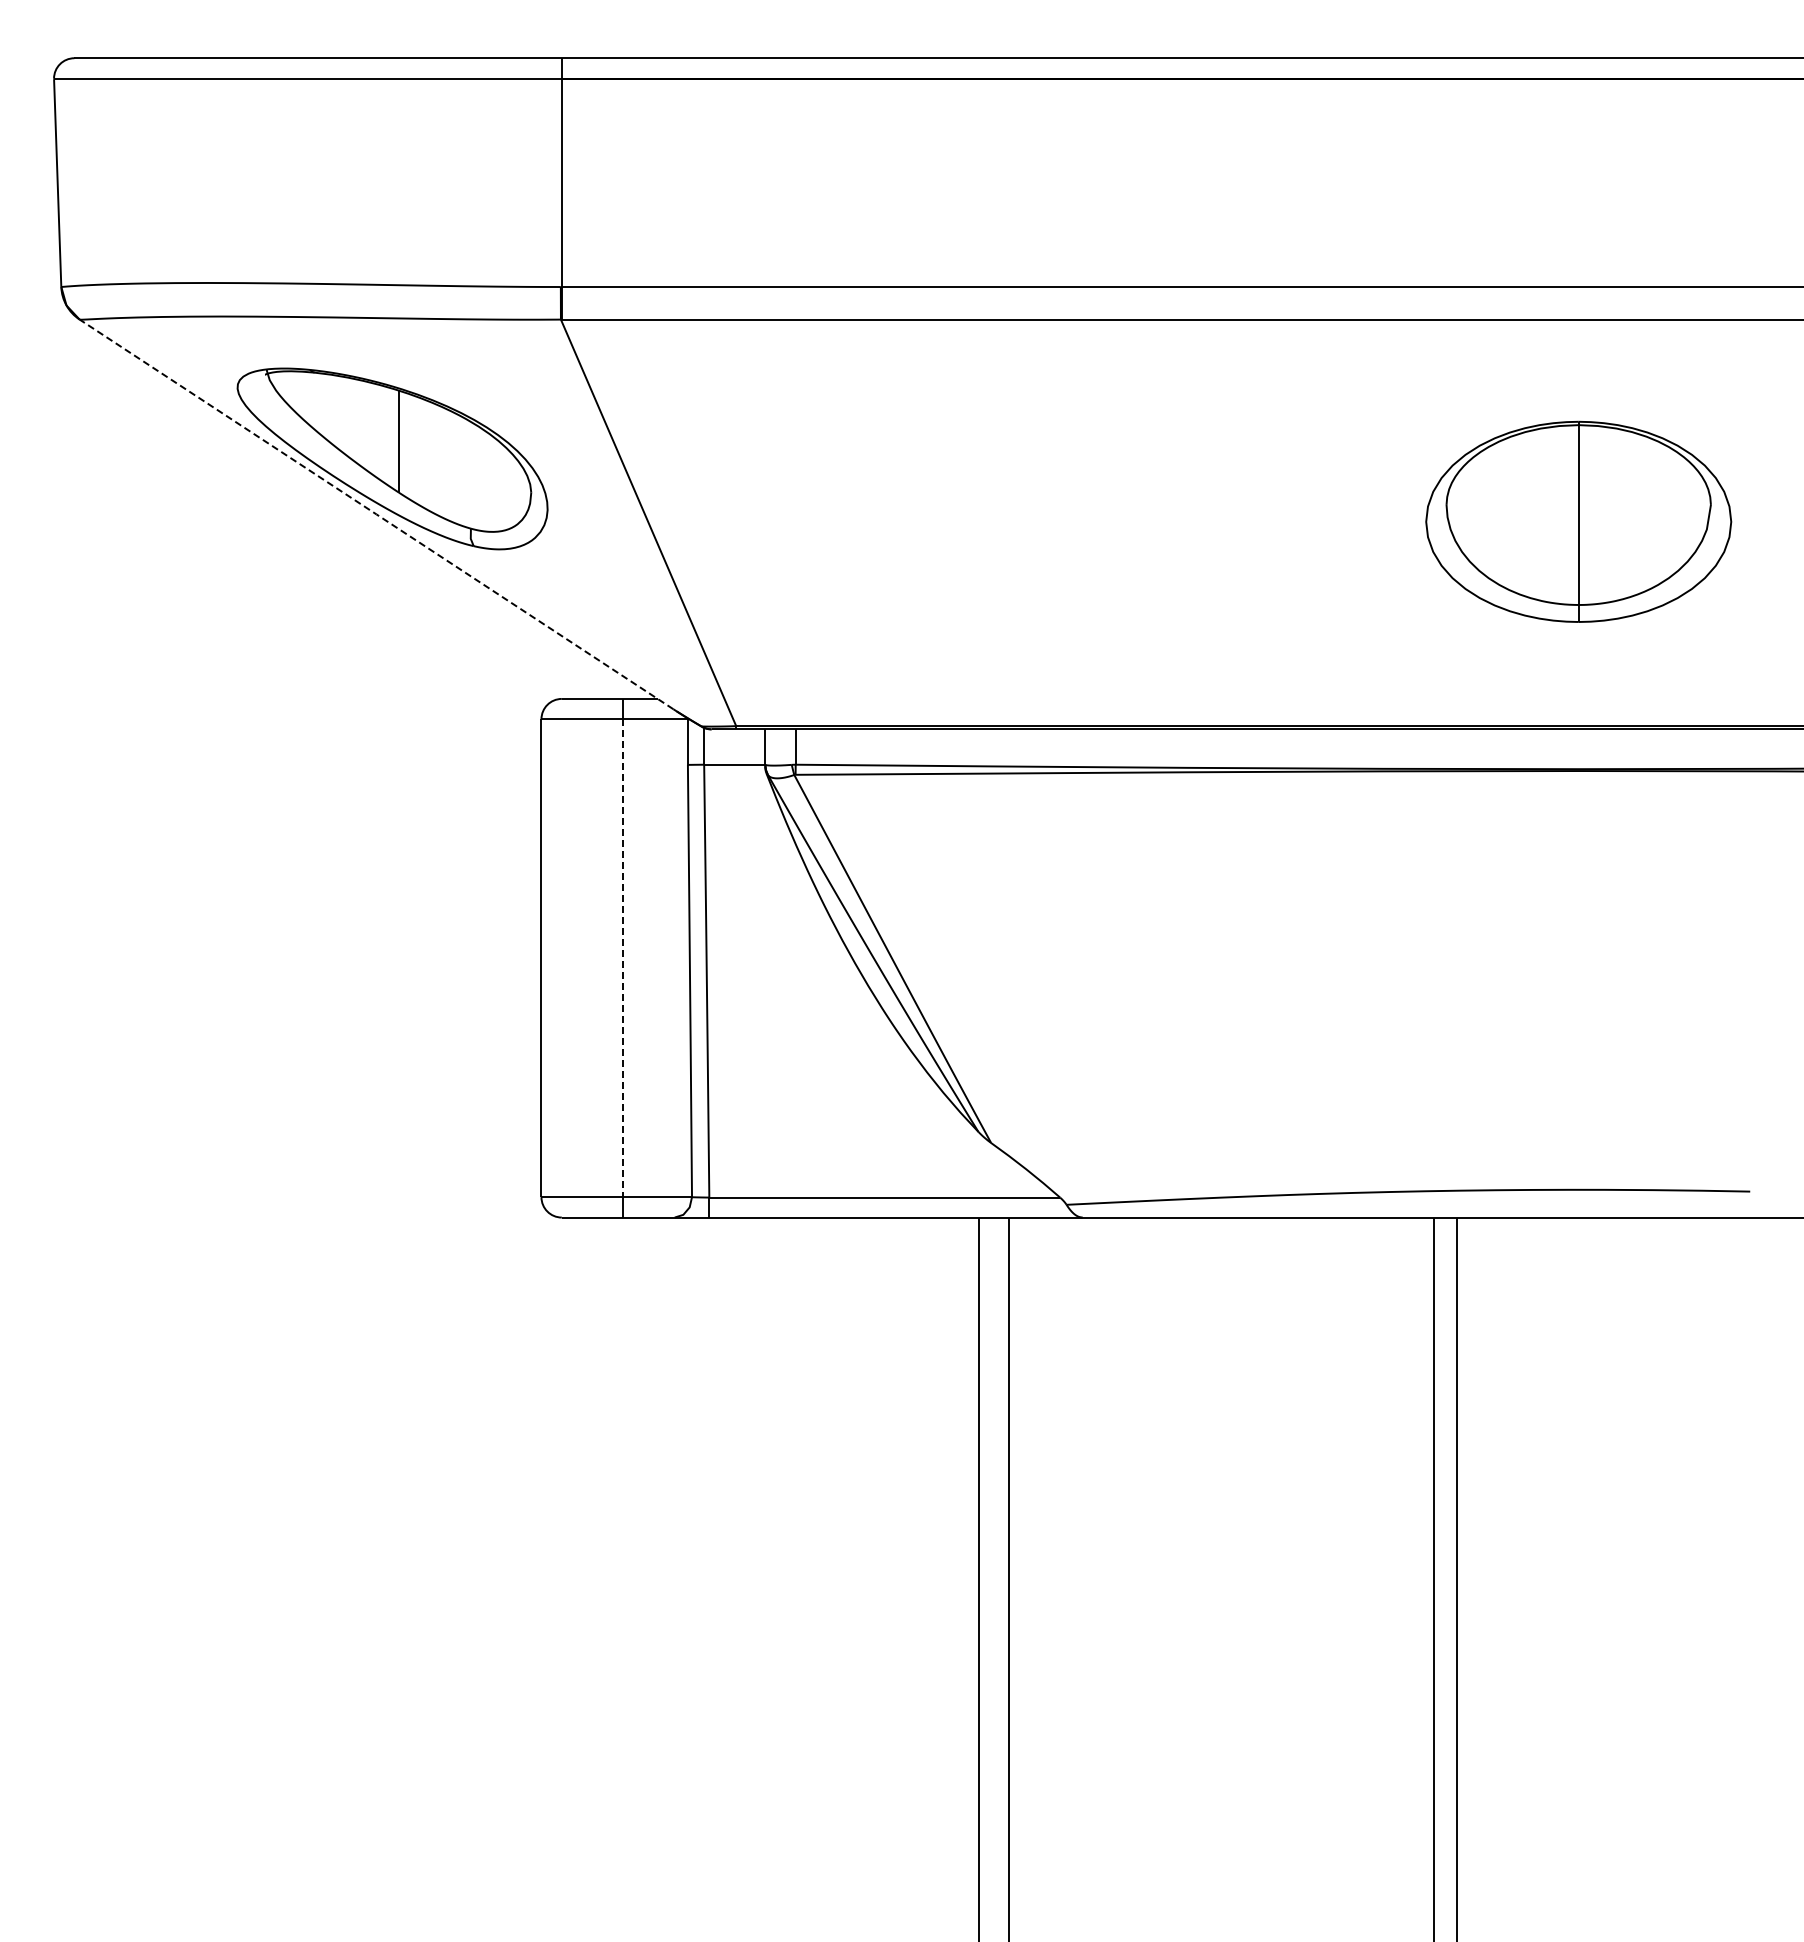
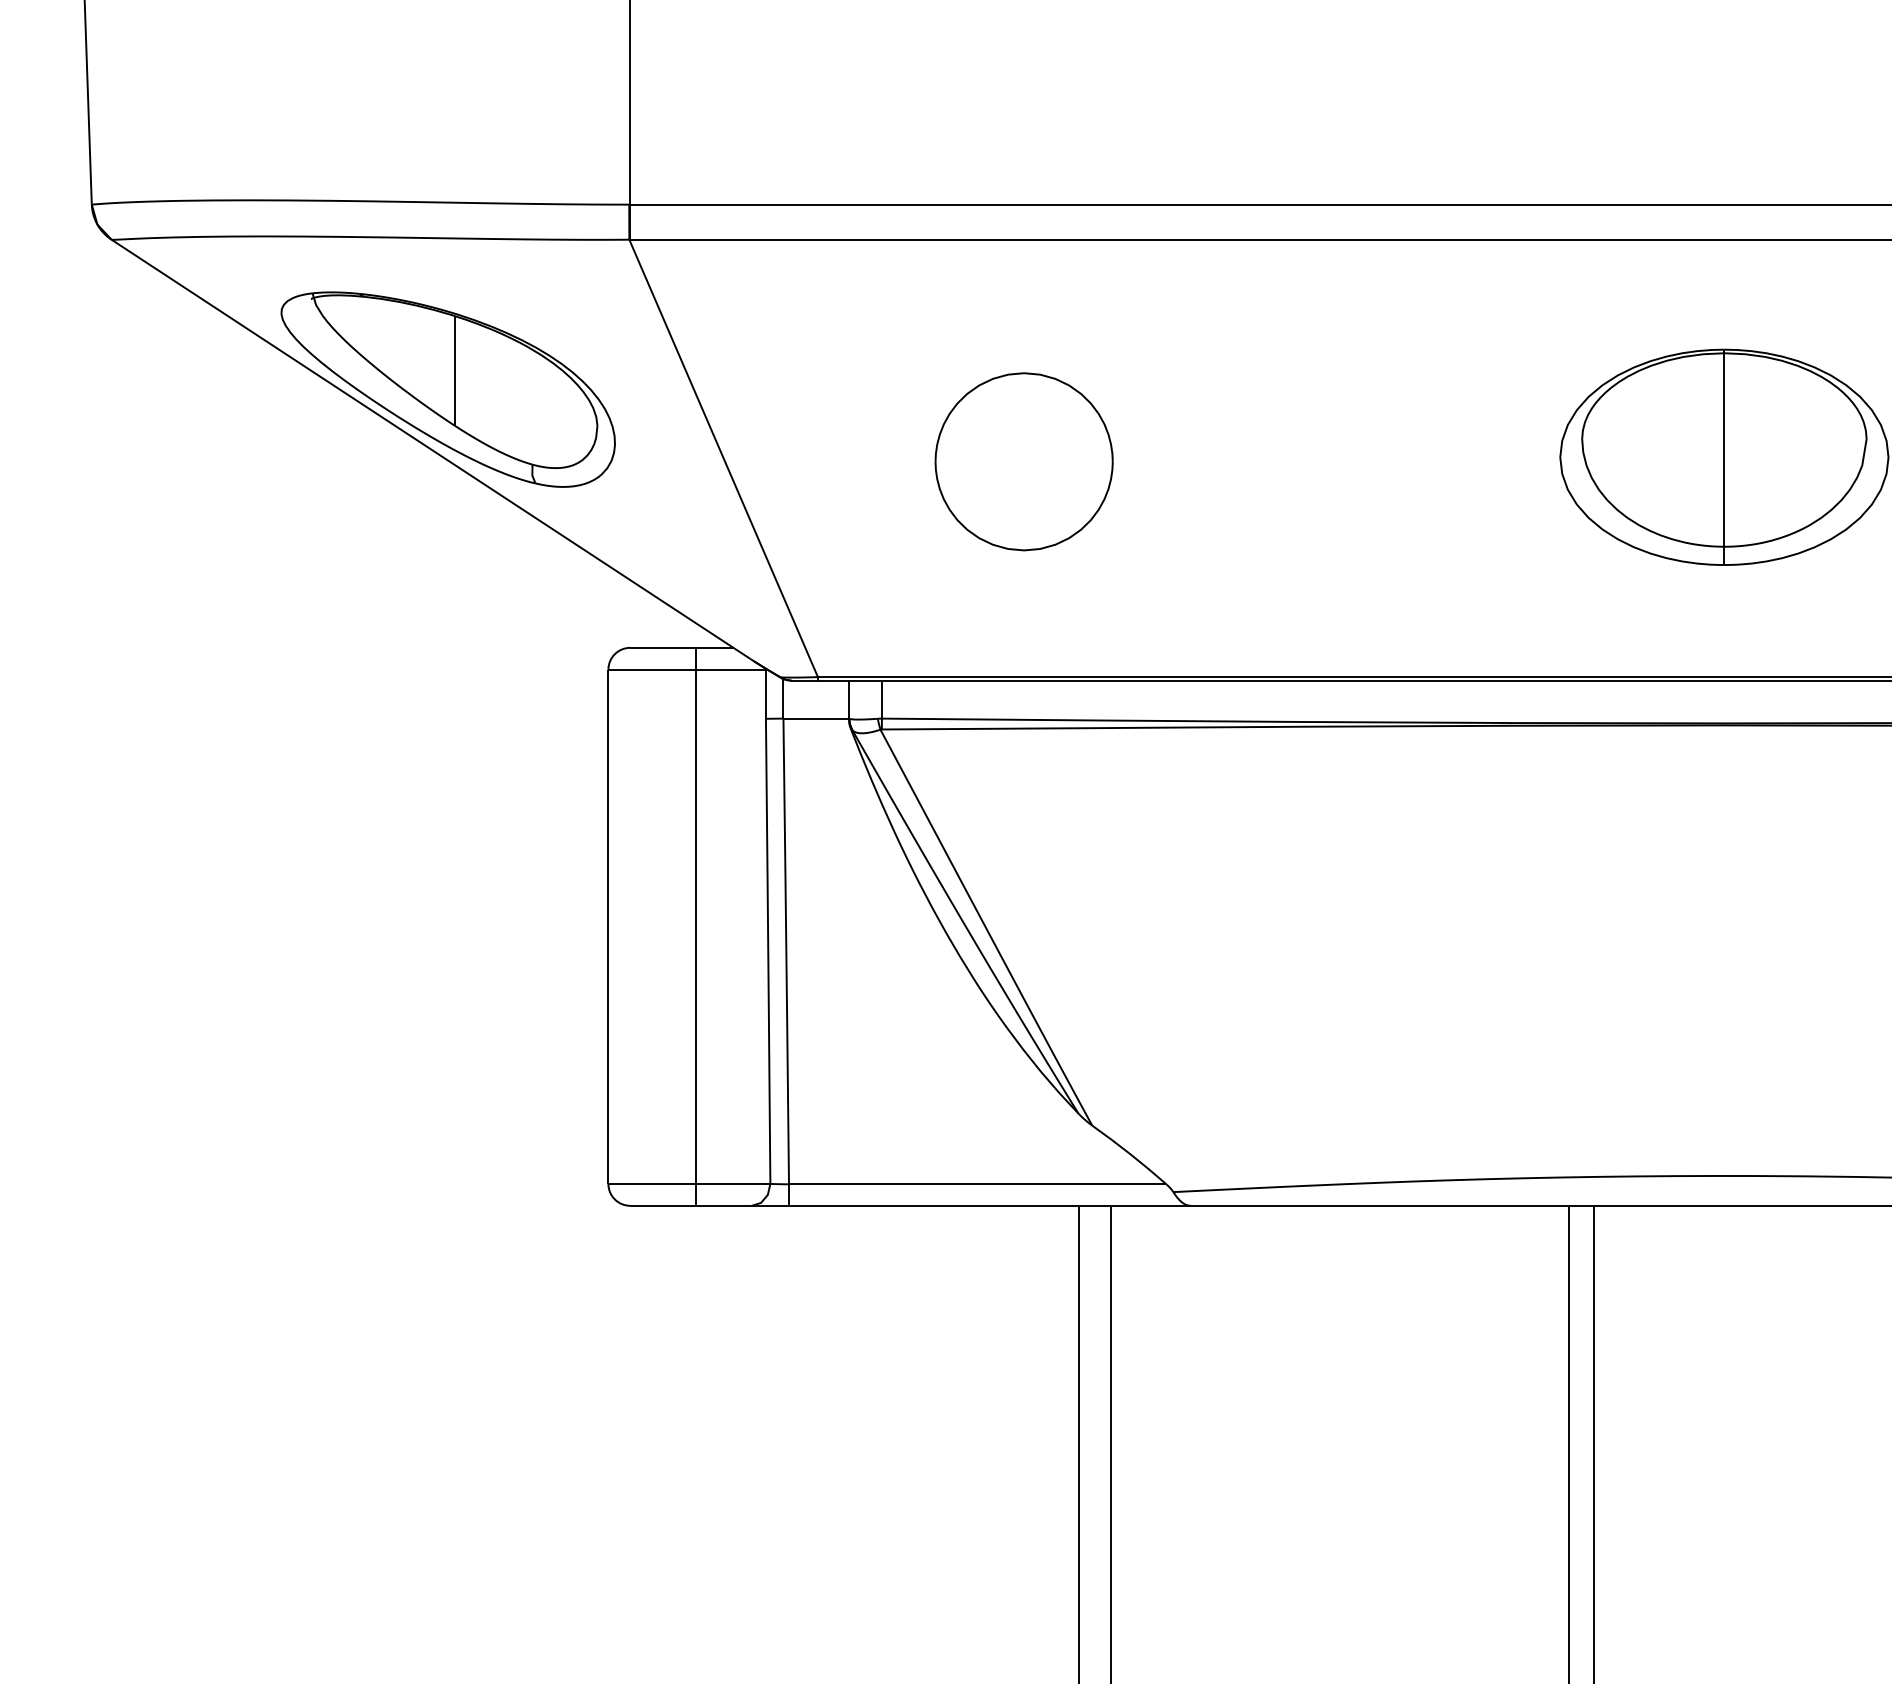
line: (376, 514) -> (430, 449), dashed -> solid
part: (927, 525) -> (1023, 461), added
line: (622, 958) -> (695, 927), dashed -> solid

